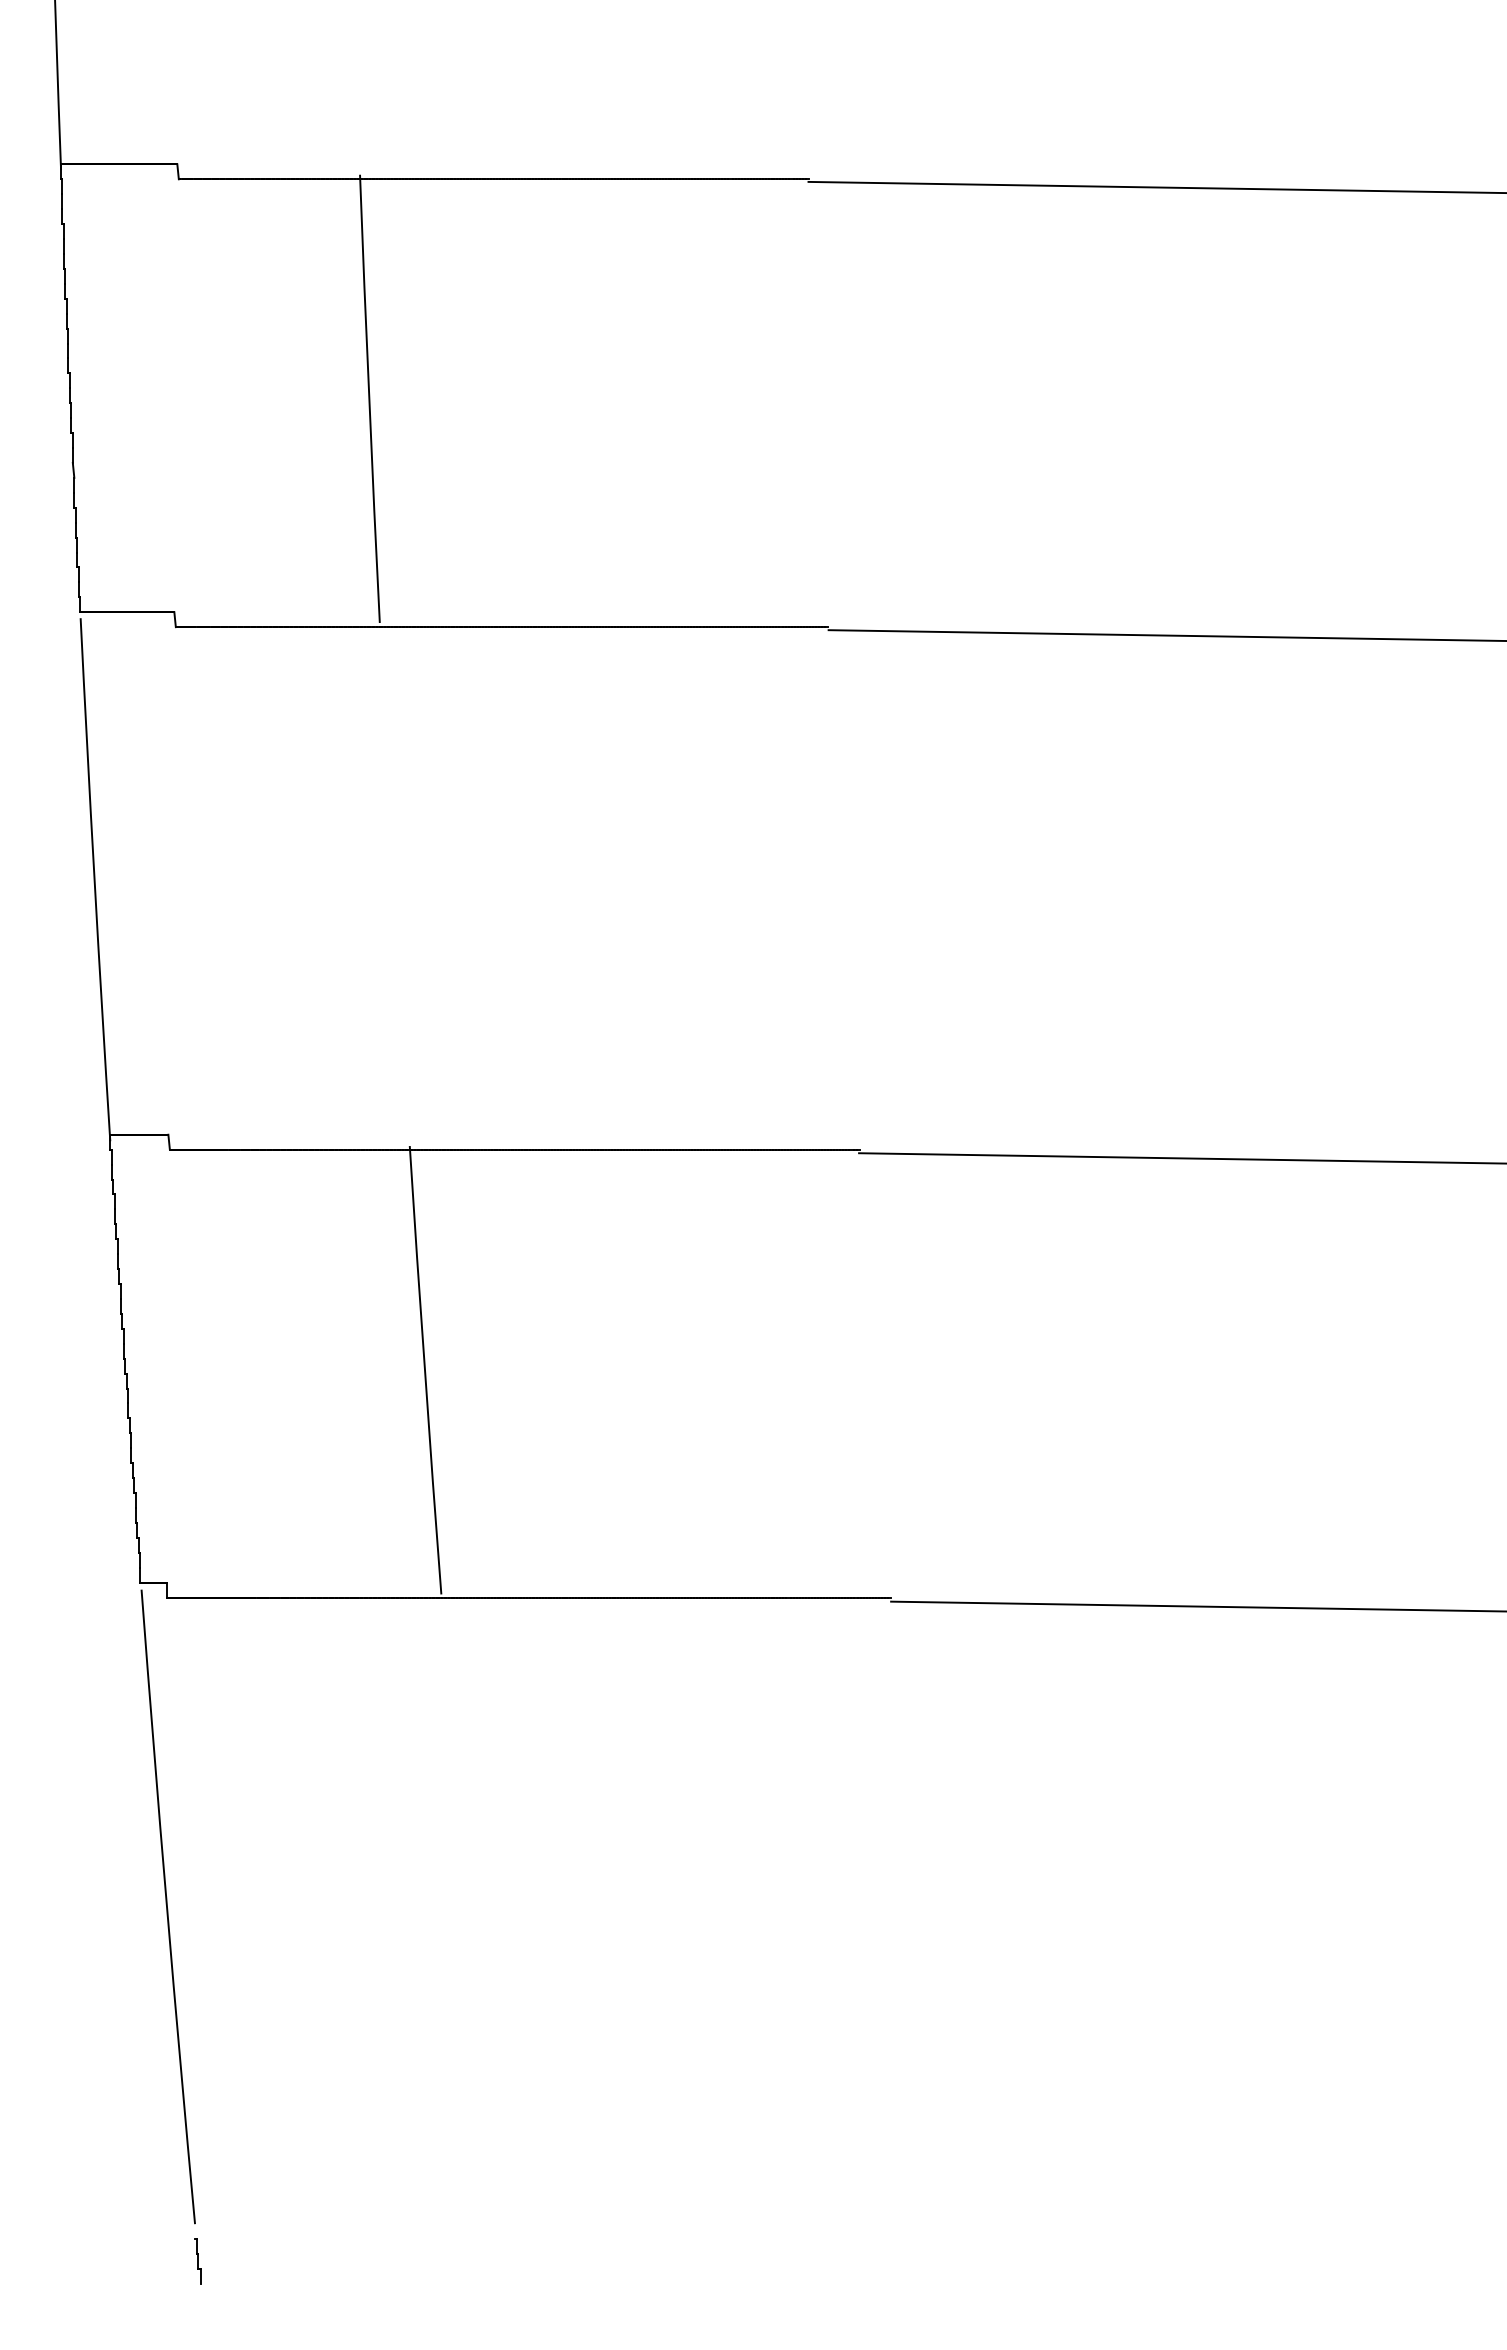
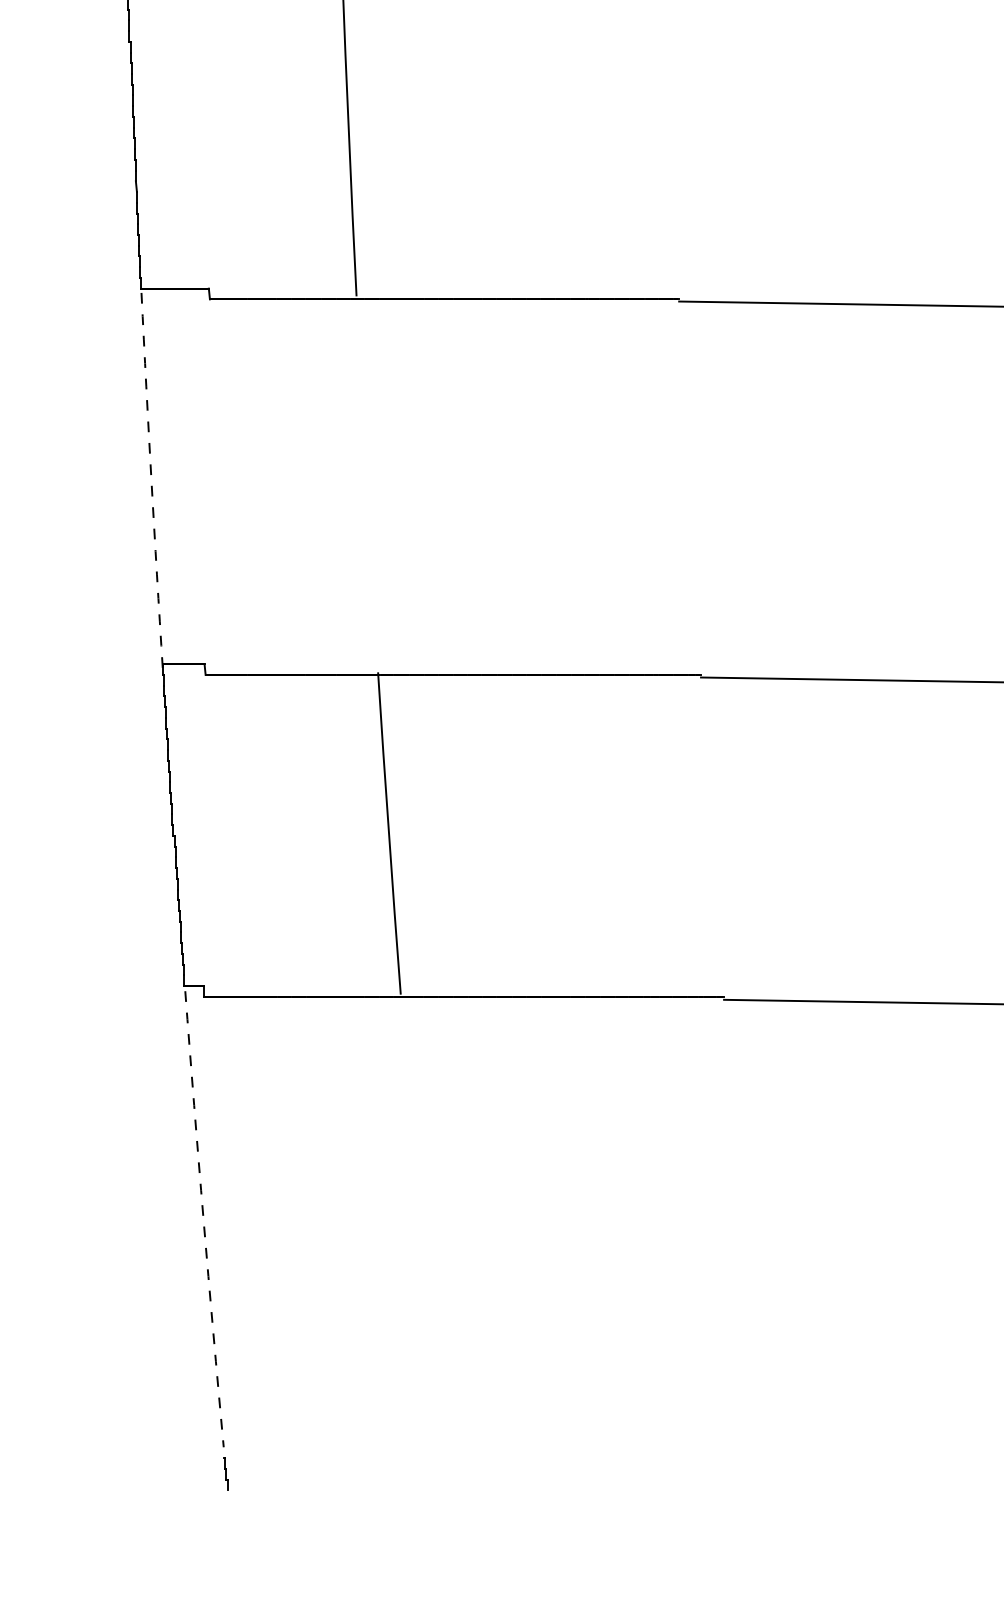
arc: (94, 879) -> (151, 480), solid -> dashed
arc: (166, 1907) -> (203, 1219), solid -> dashed

